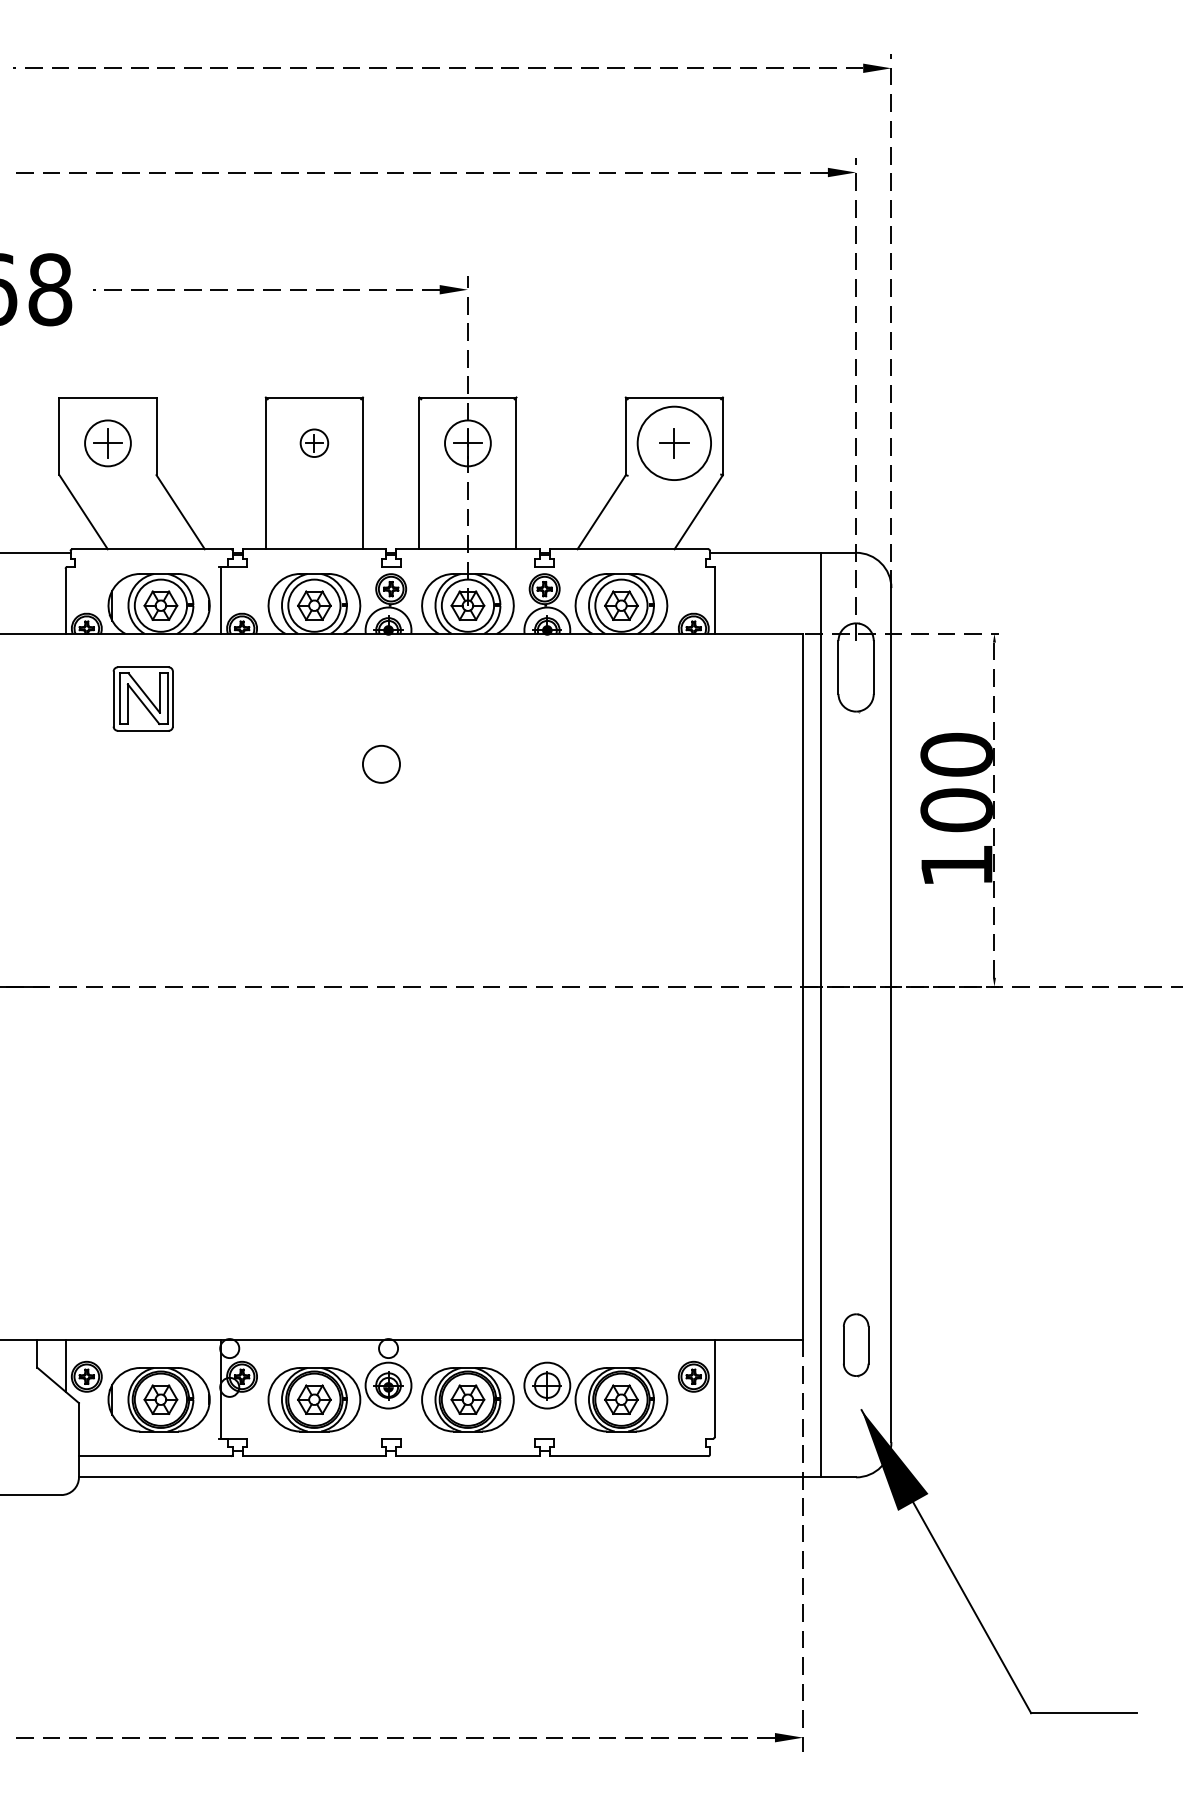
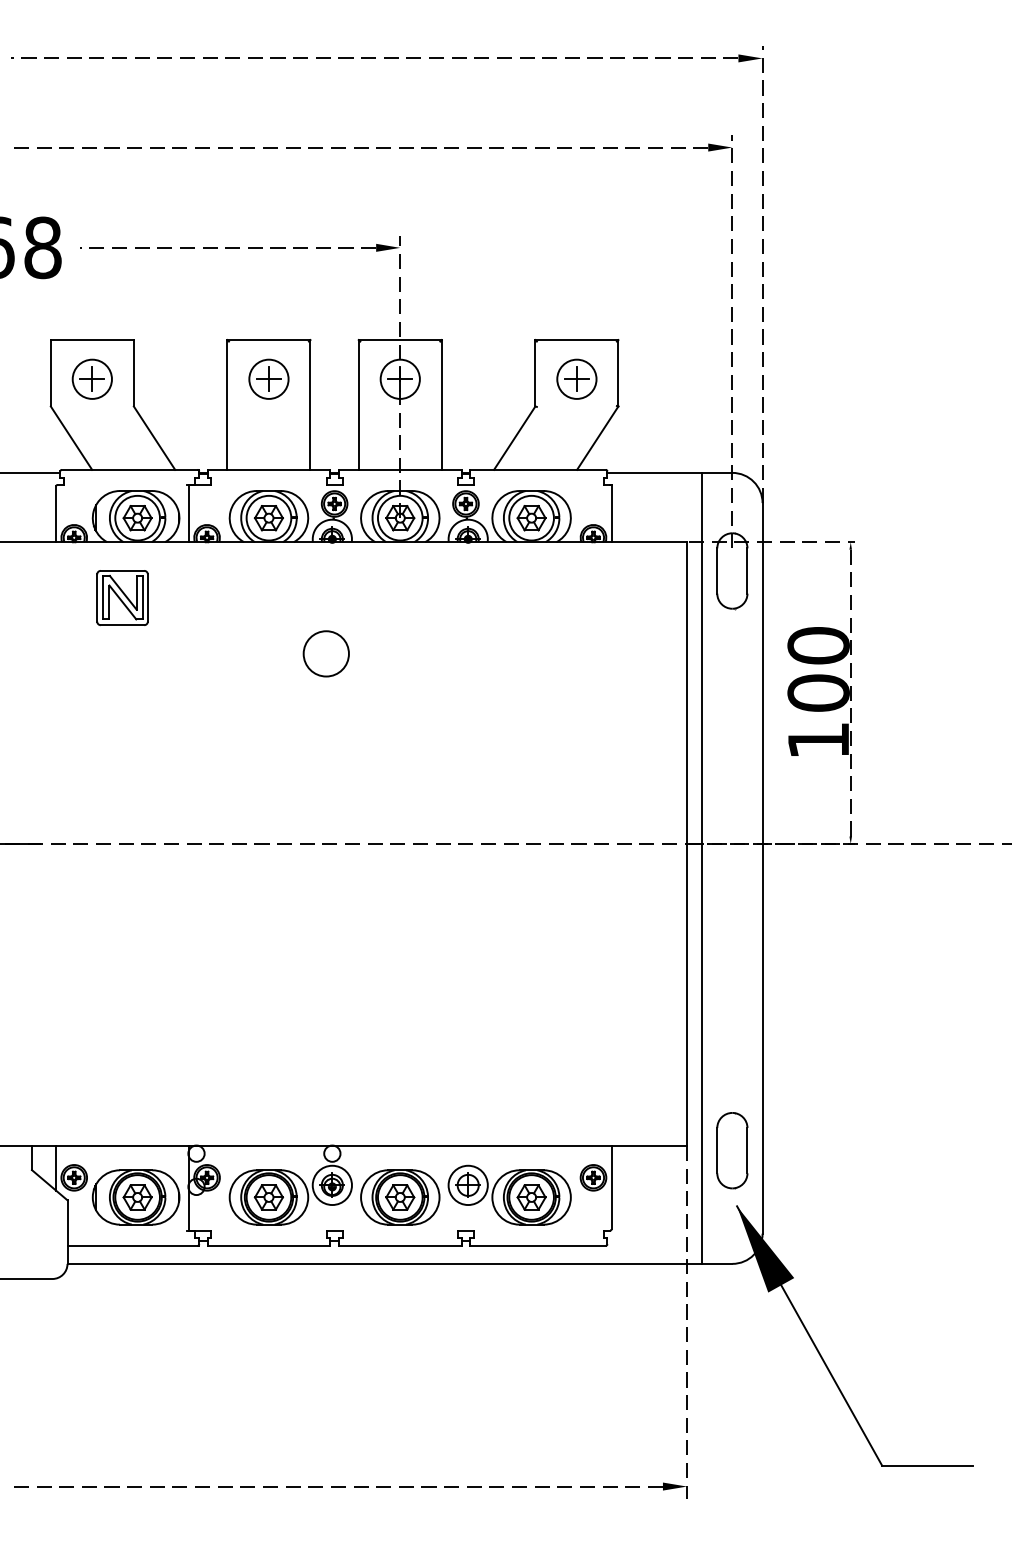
part: (313, 442) -> (268, 378), size x1.67
circle: (673, 442) -> (576, 378), size x0.62
circle: (380, 763) -> (325, 653), size x1.43
part: (856, 1344) -> (732, 1150), size x1.43

